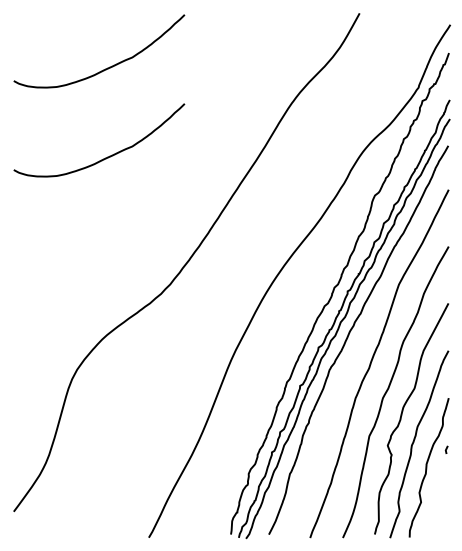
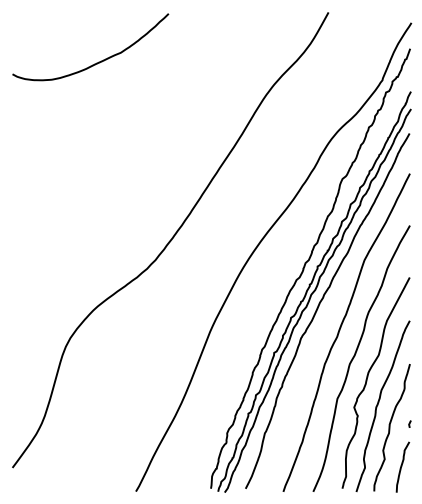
curve: (107, 156) -> (98, 143), removed
line: (446, 449) -> (409, 423), moved
curve: (440, 510) -> (402, 466), added

